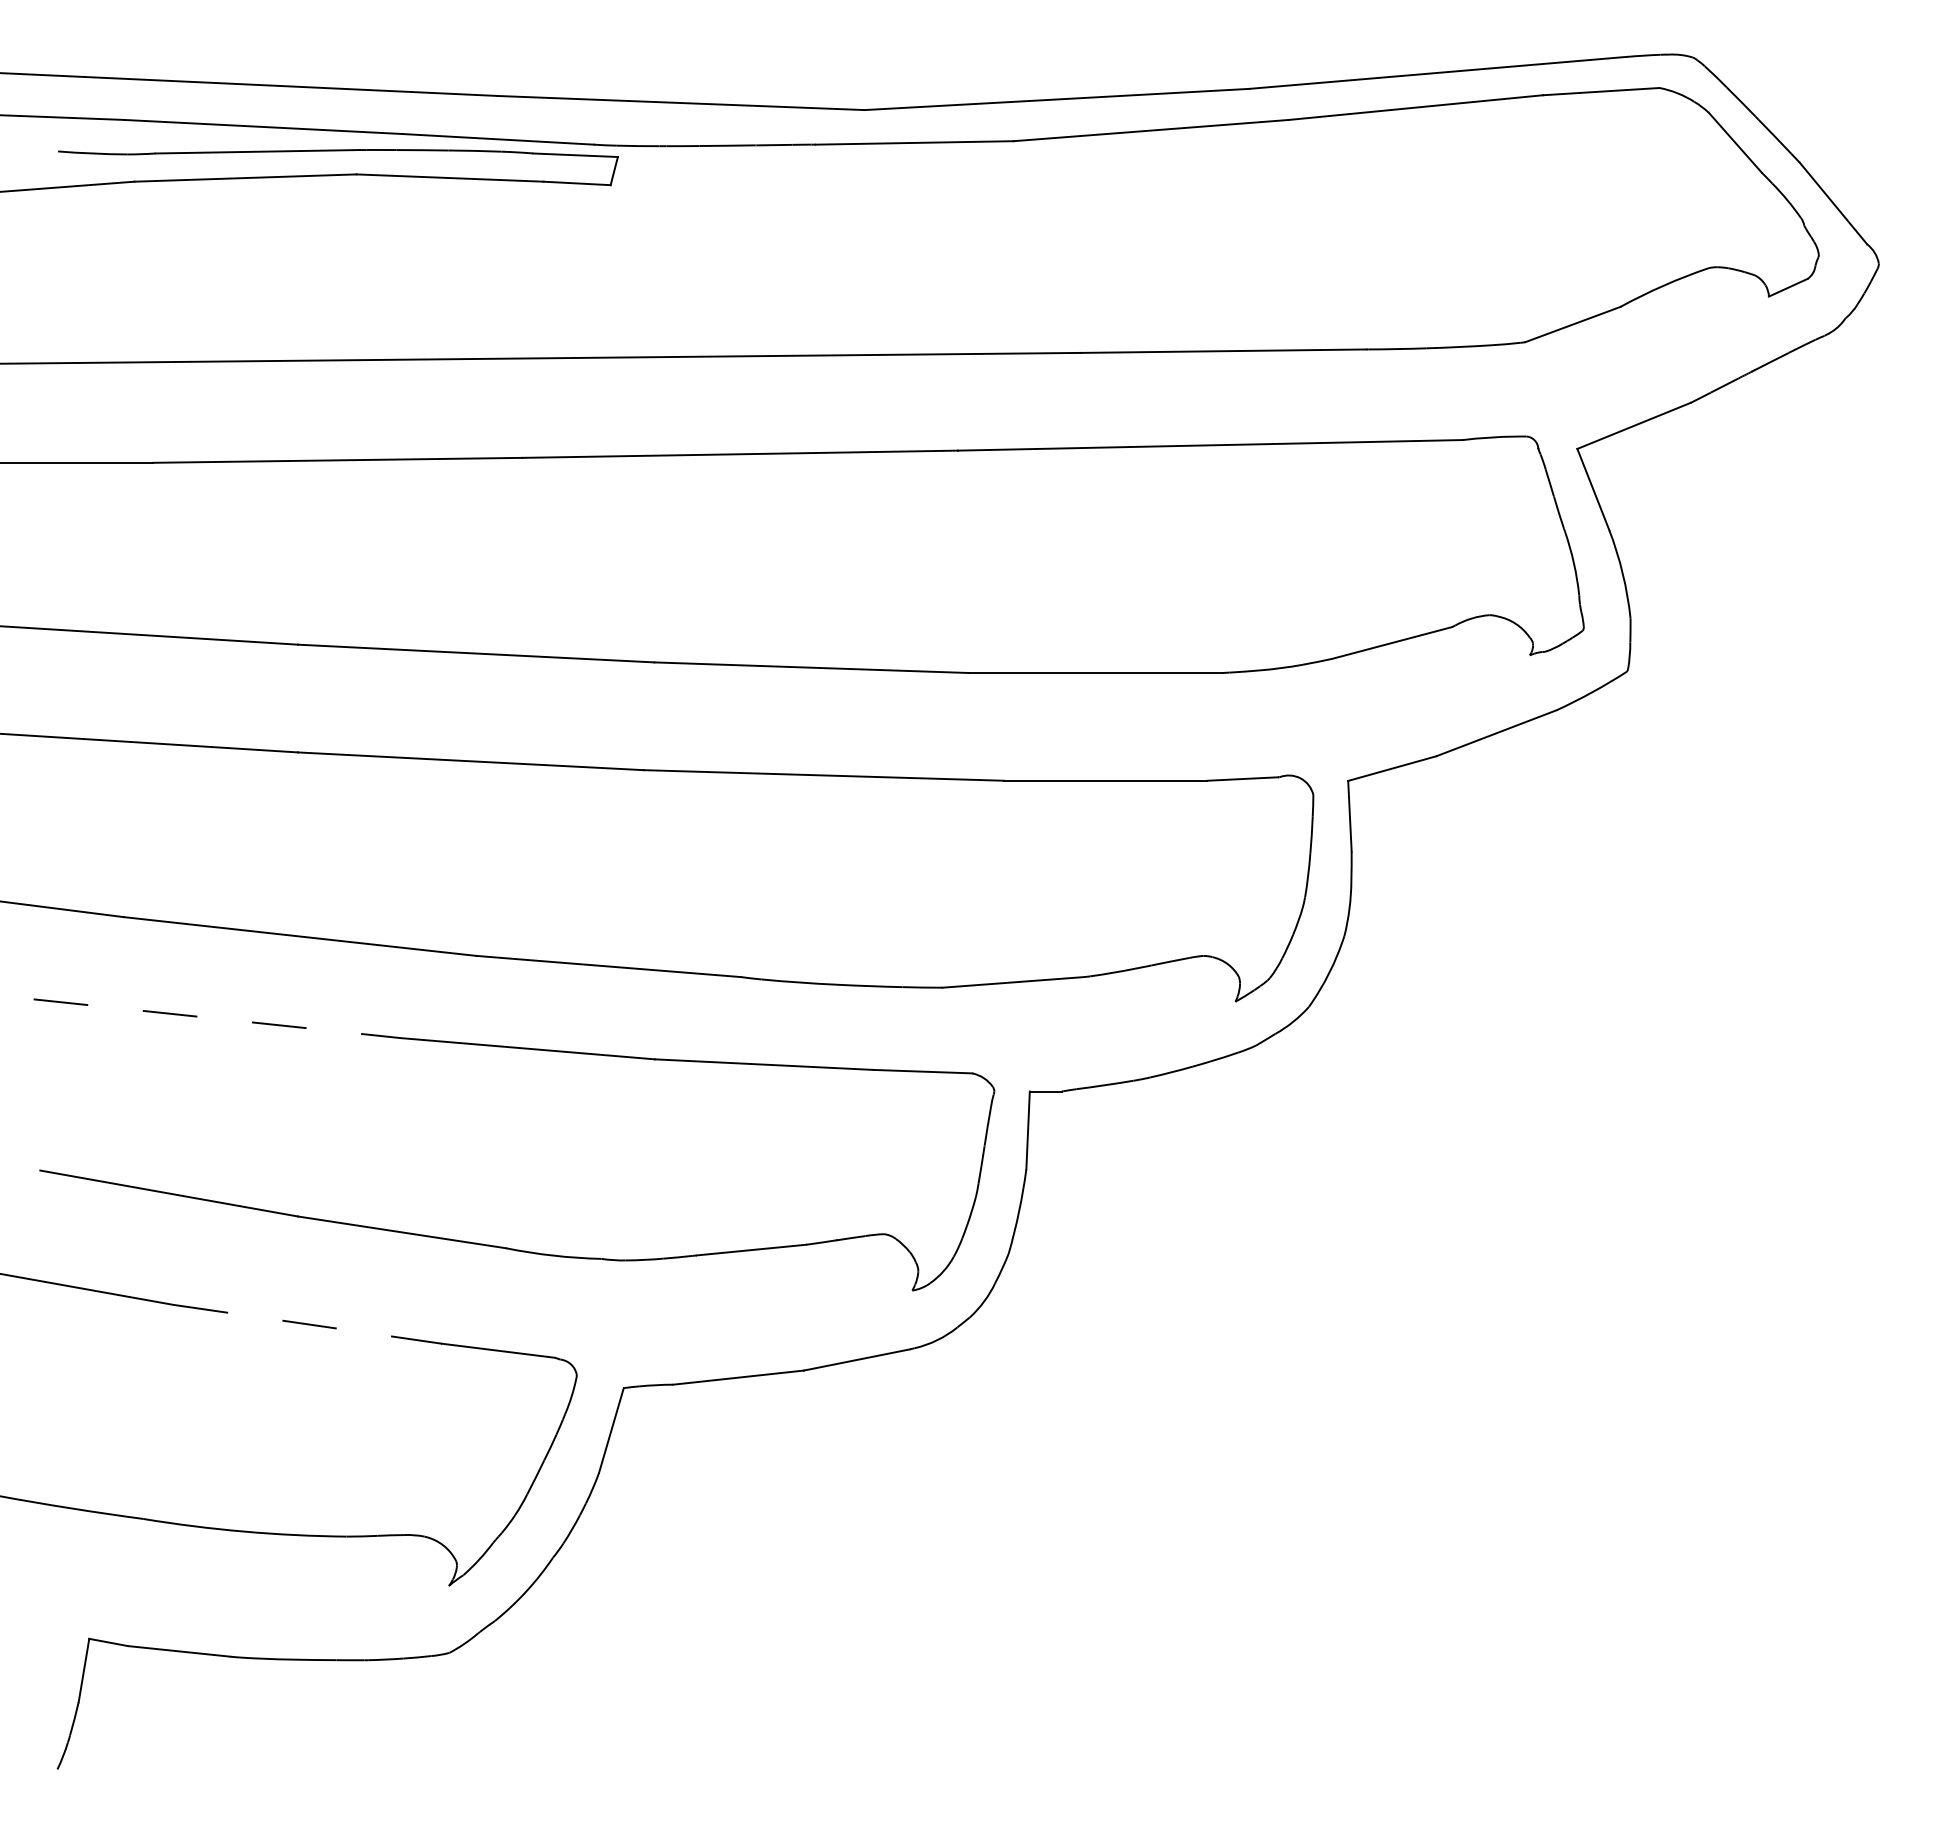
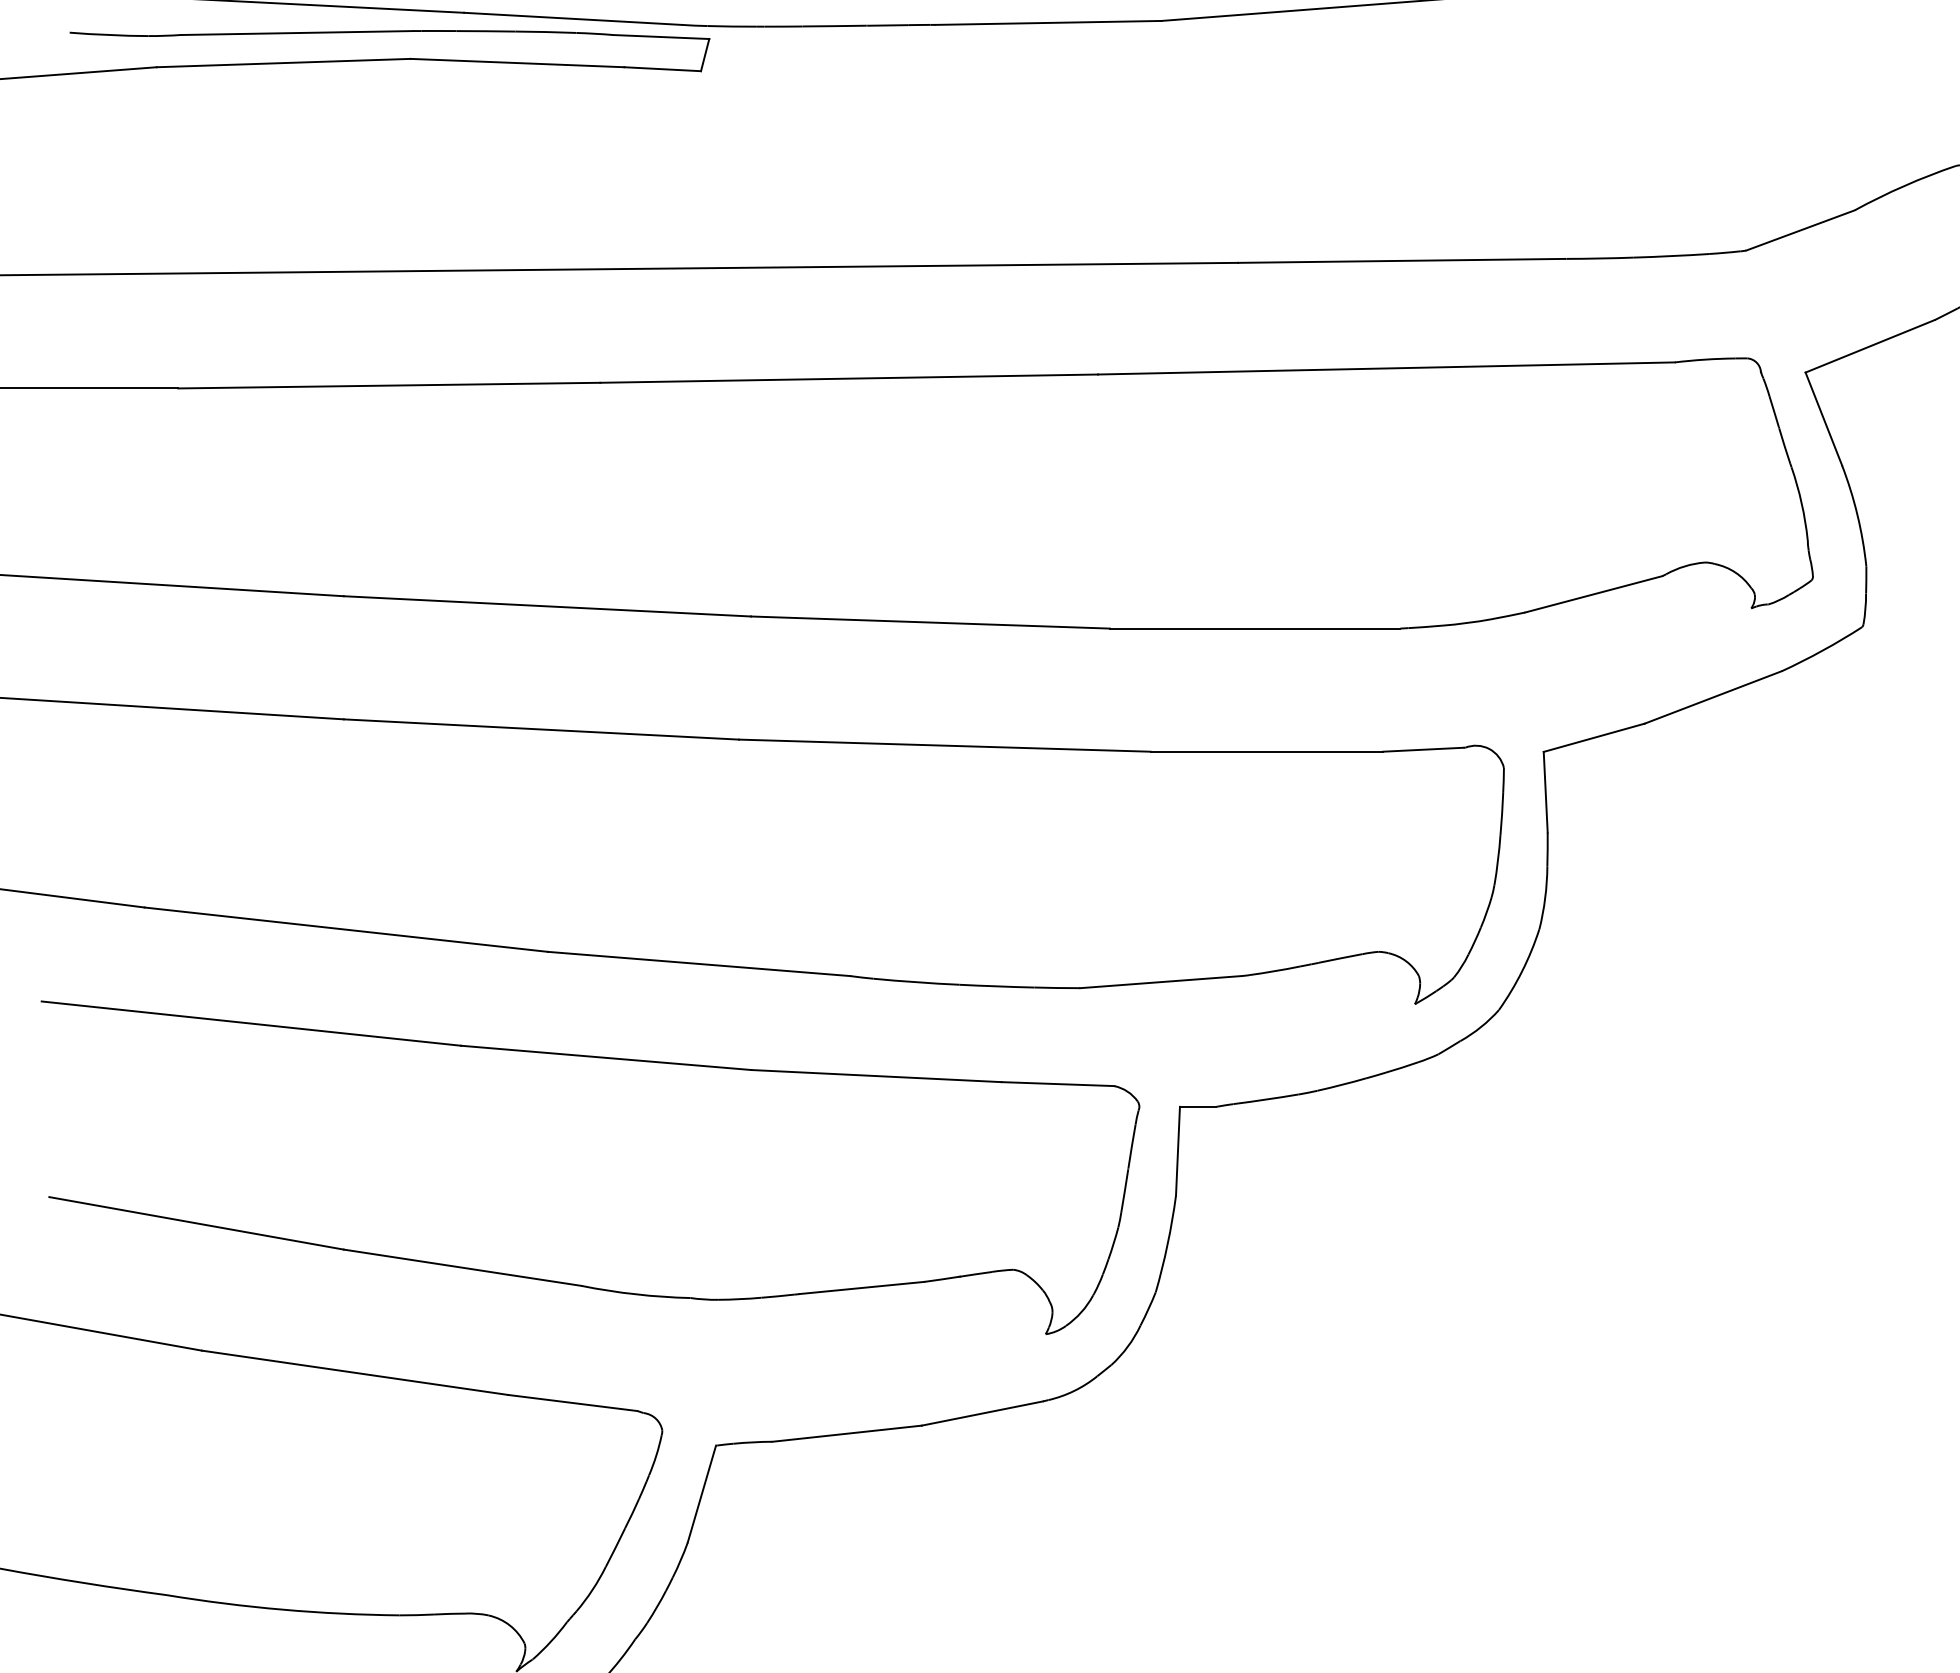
line: (217, 1018) -> (251, 1023), dashed -> solid
line: (307, 1324) -> (354, 1372), dashed -> solid

